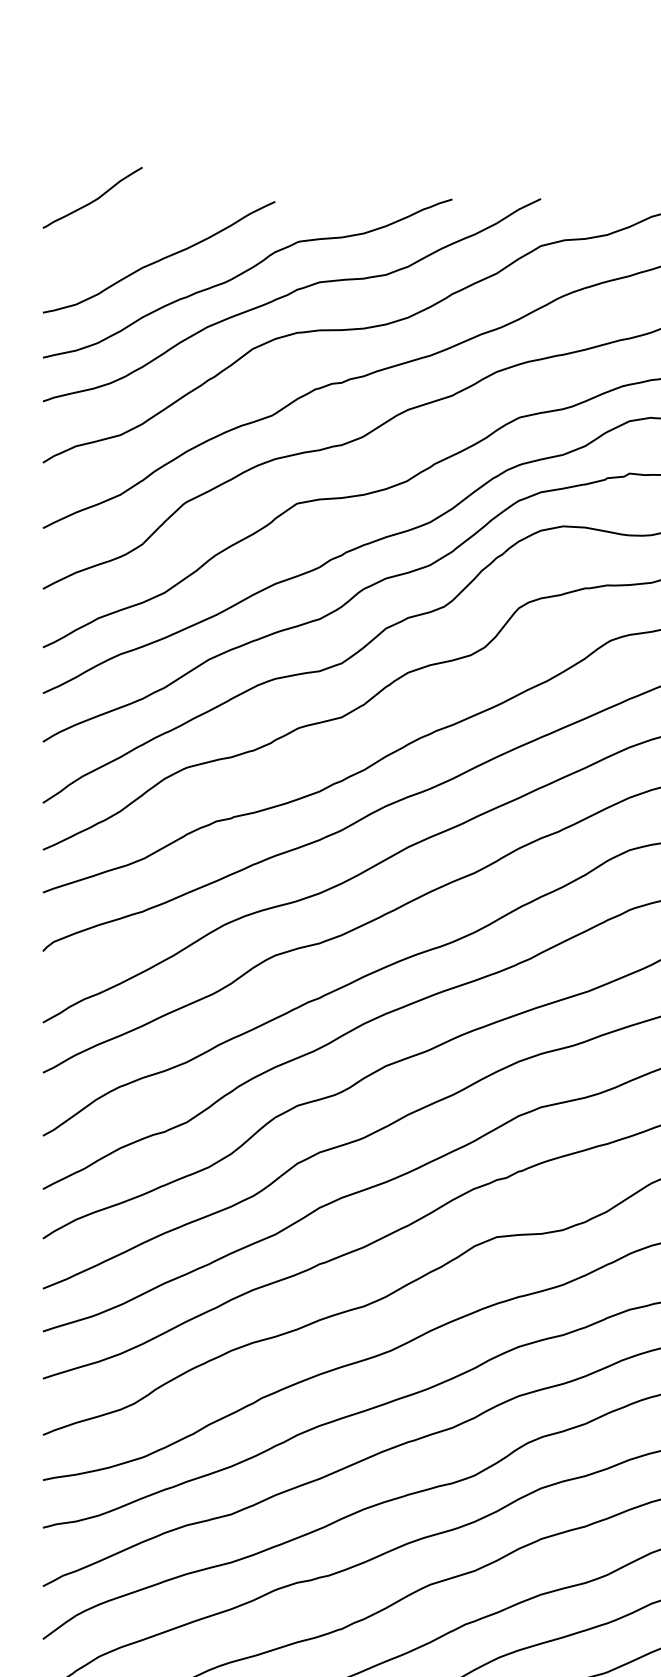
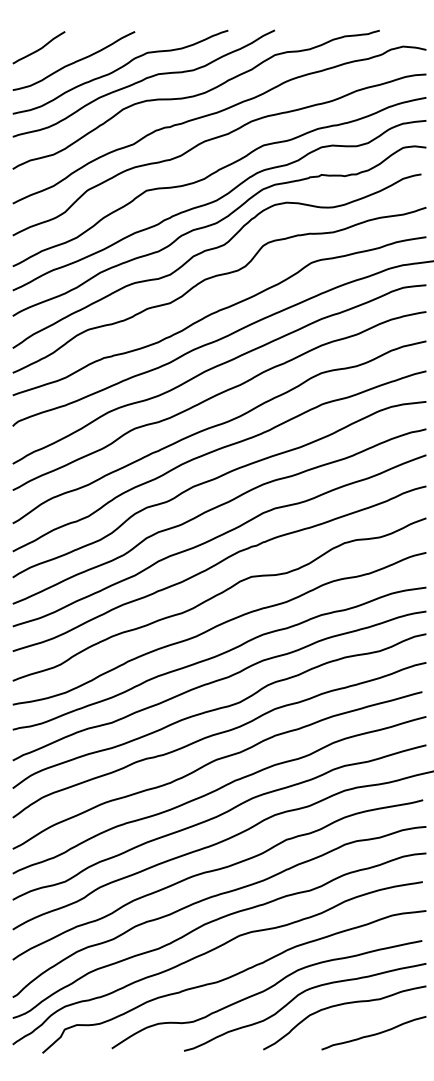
curve: (93, 199) -> (39, 48), moved

